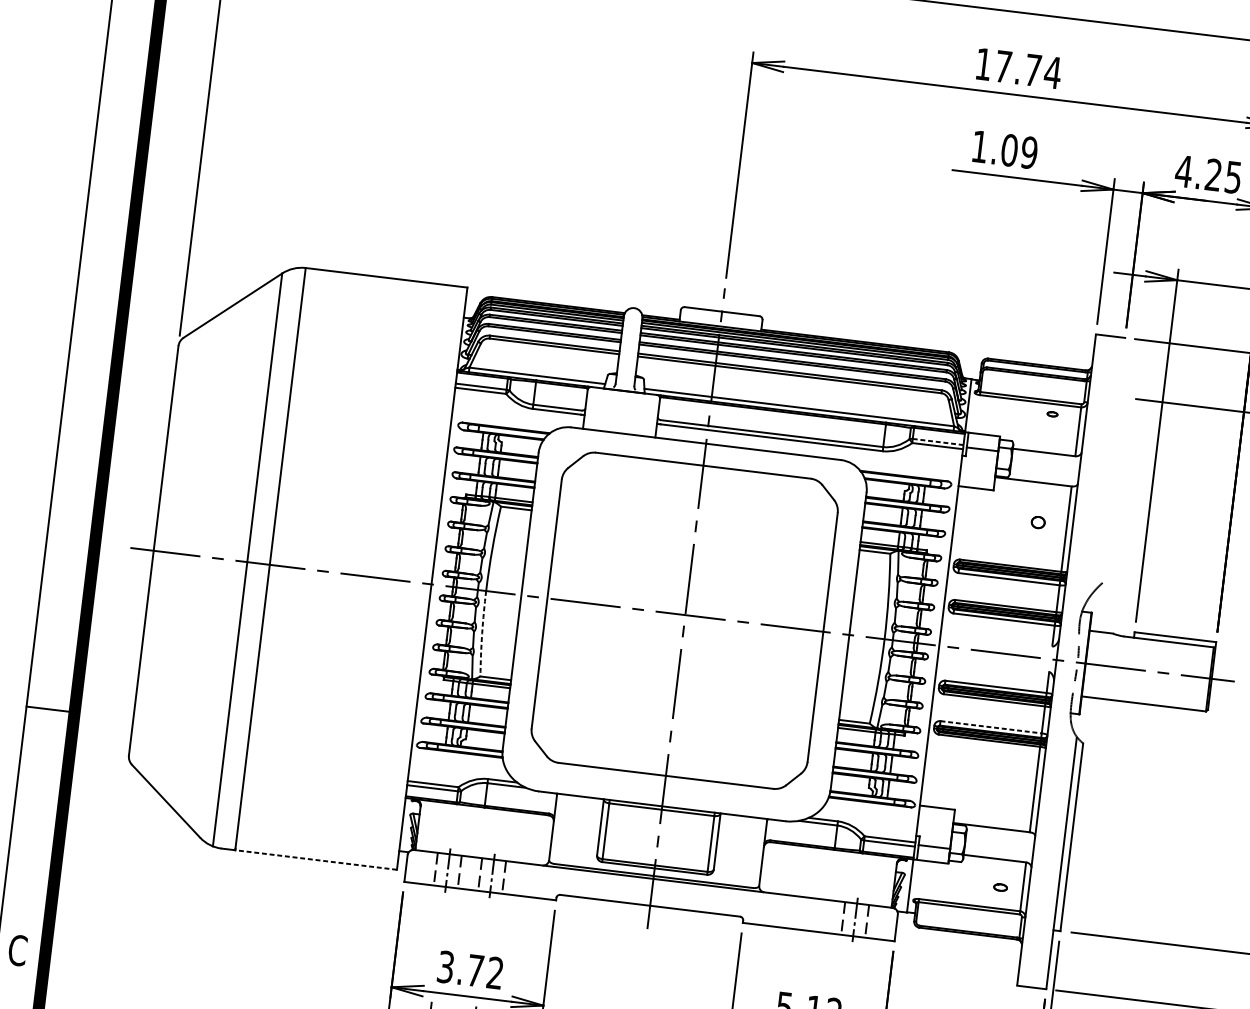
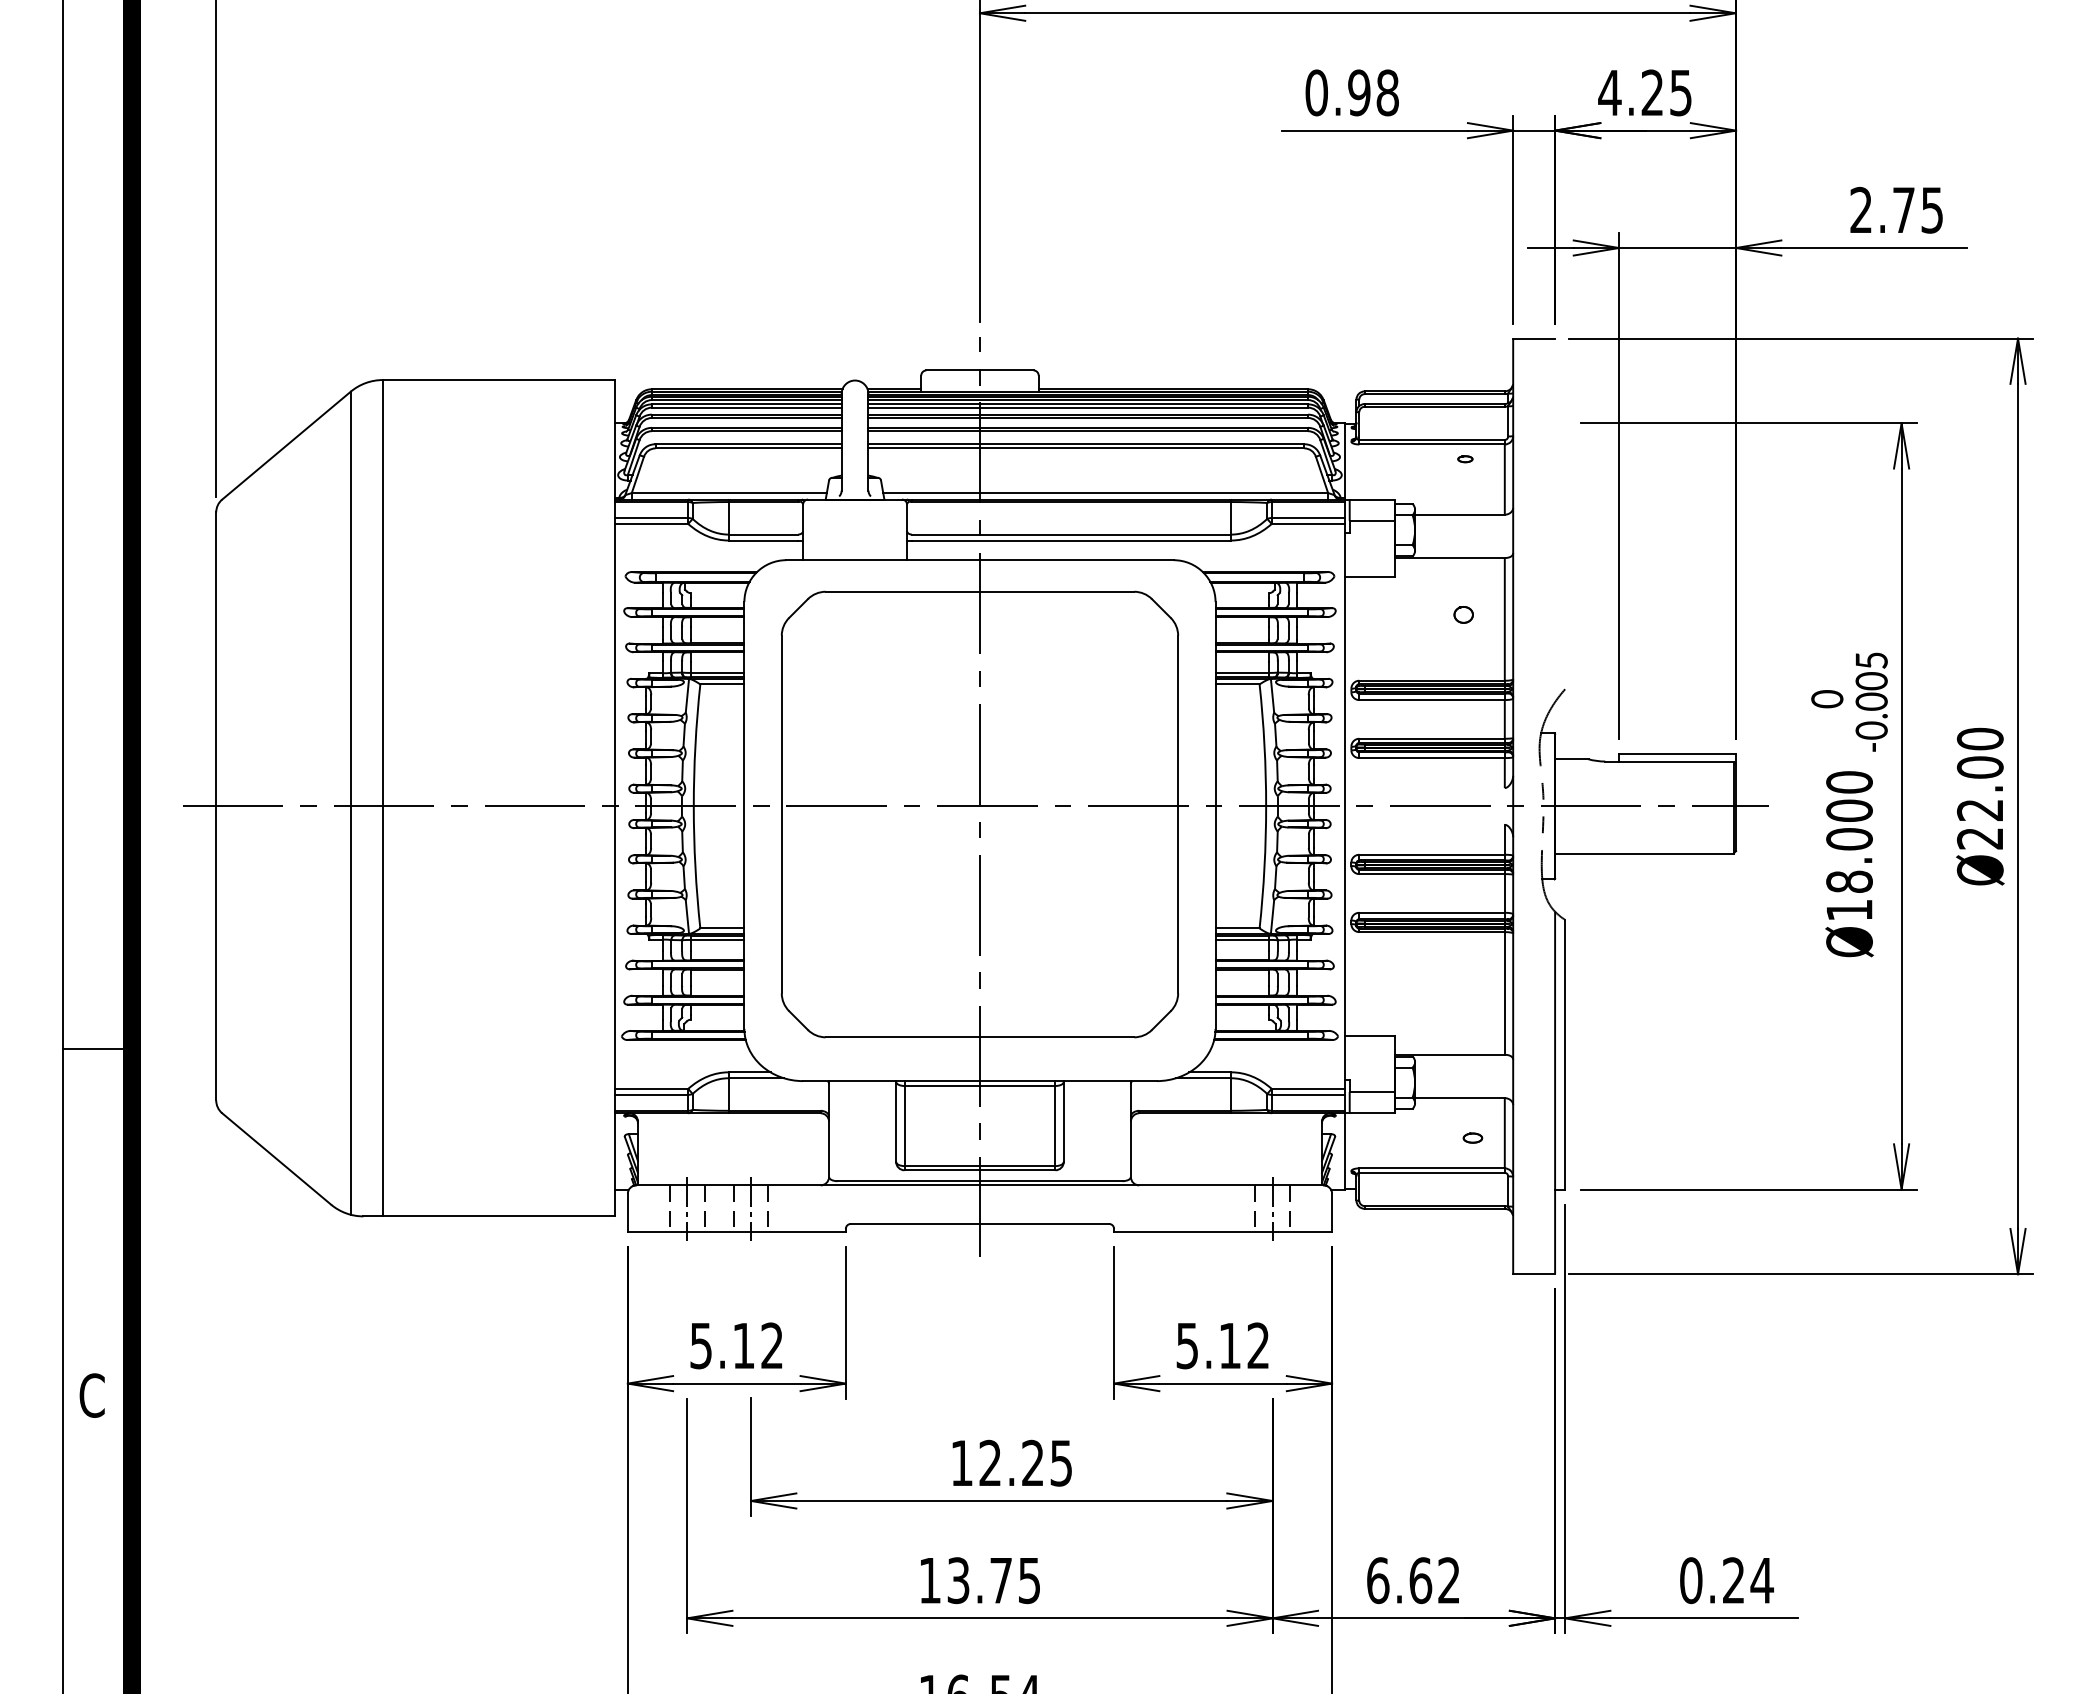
text: (1004, 149) -> (1351, 92), 1.09 -> 0.98
line: (938, 442) -> (1308, 518), dashed -> solid
arc: (482, 633) -> (695, 867), dashed -> solid
line: (991, 727) -> (1432, 912), dashed -> solid
line: (315, 860) -> (498, 1216), dashed -> solid
text: (460, 968) -> (722, 1345), 3.72 -> 5.12

